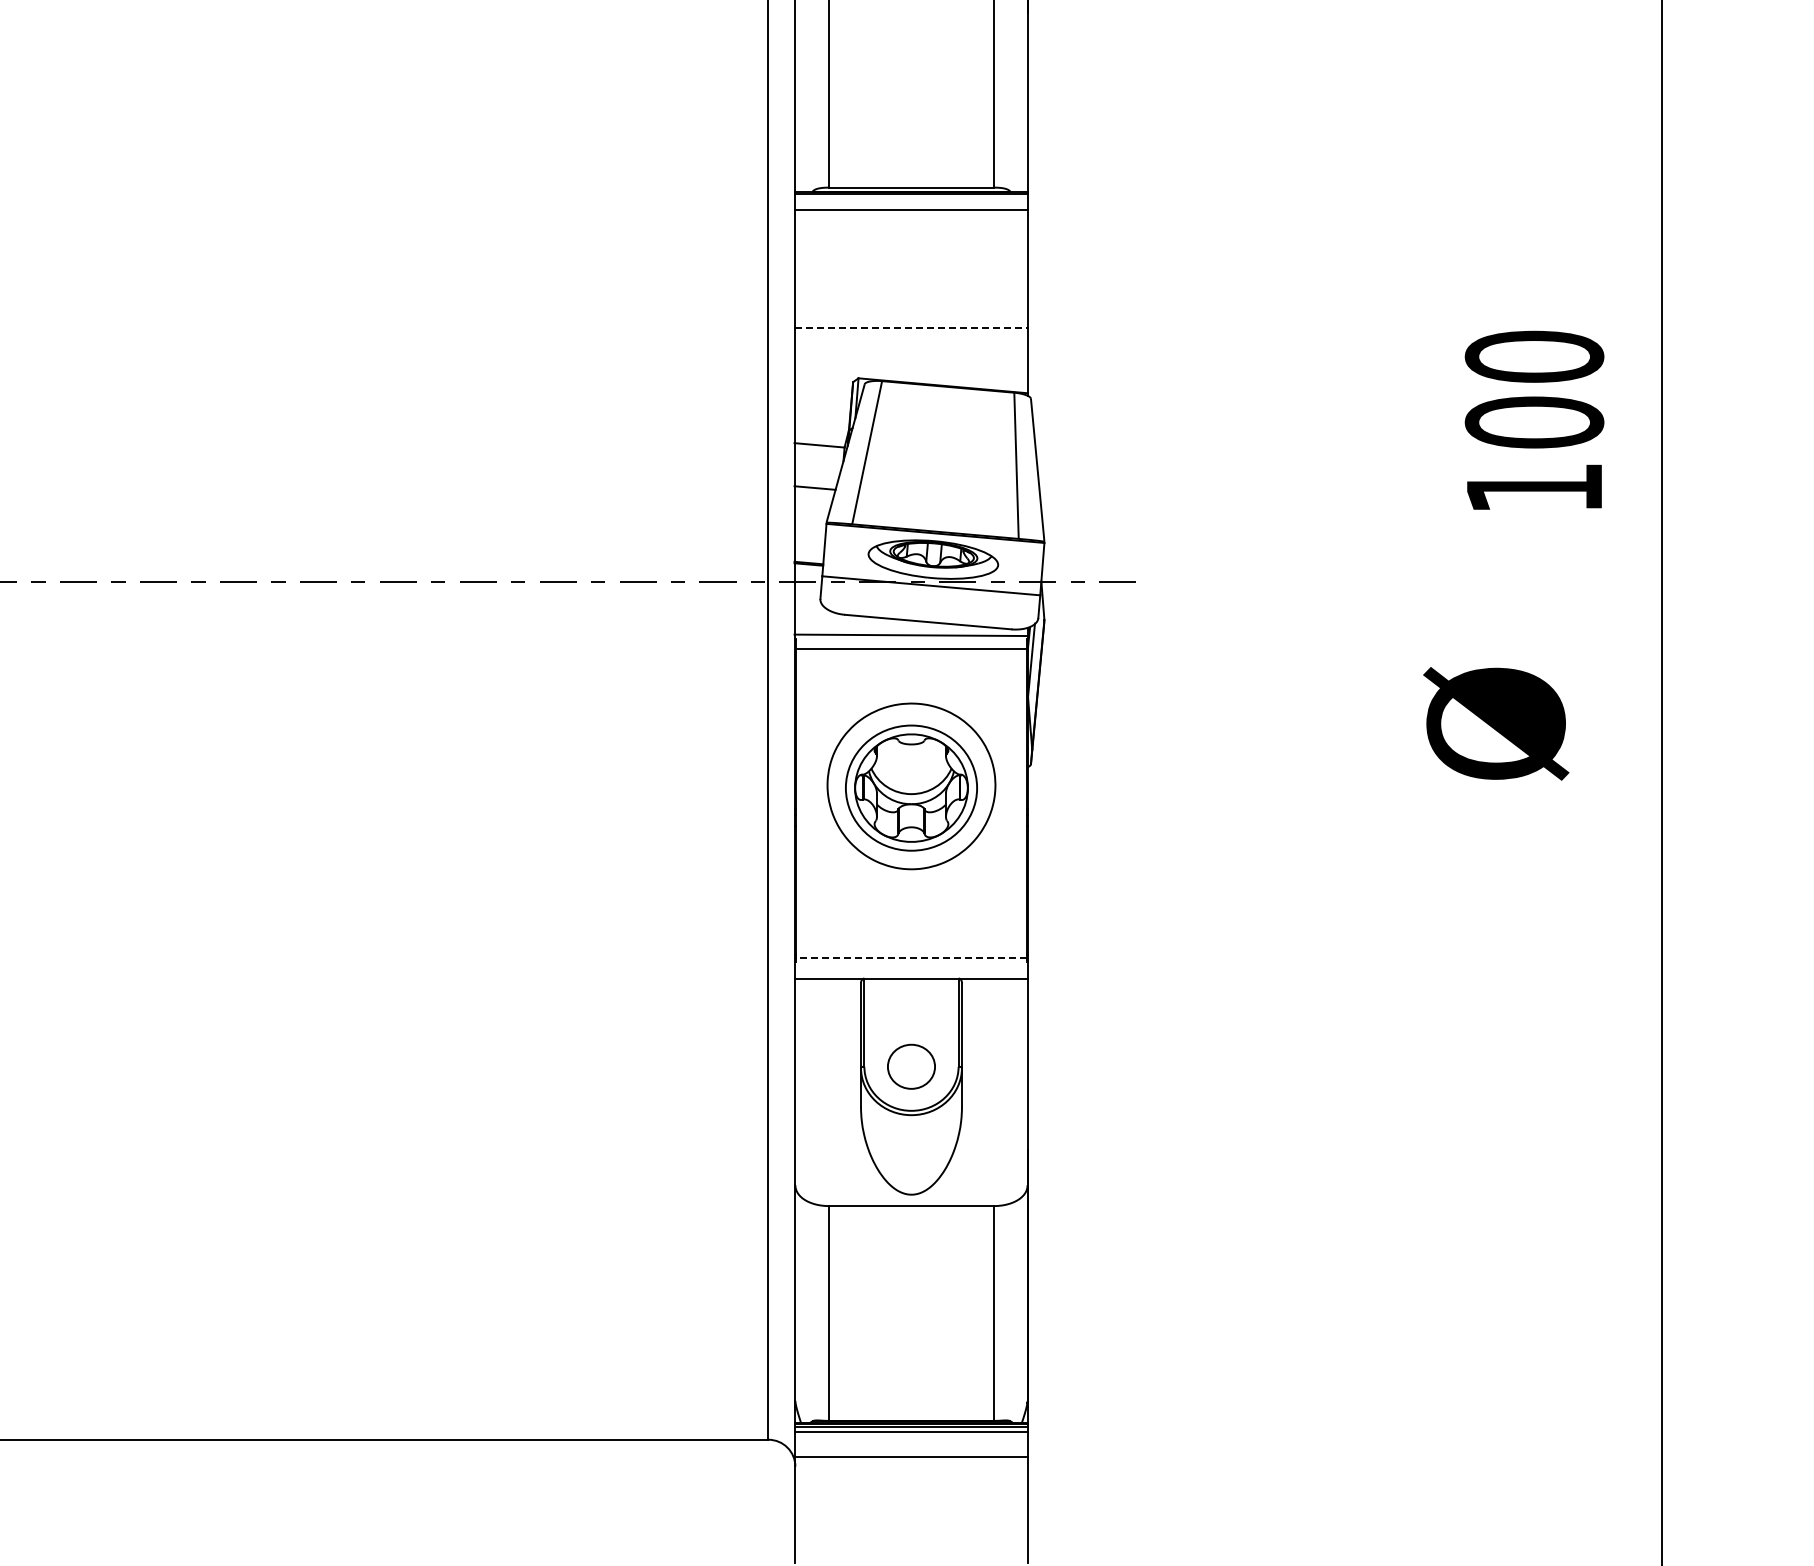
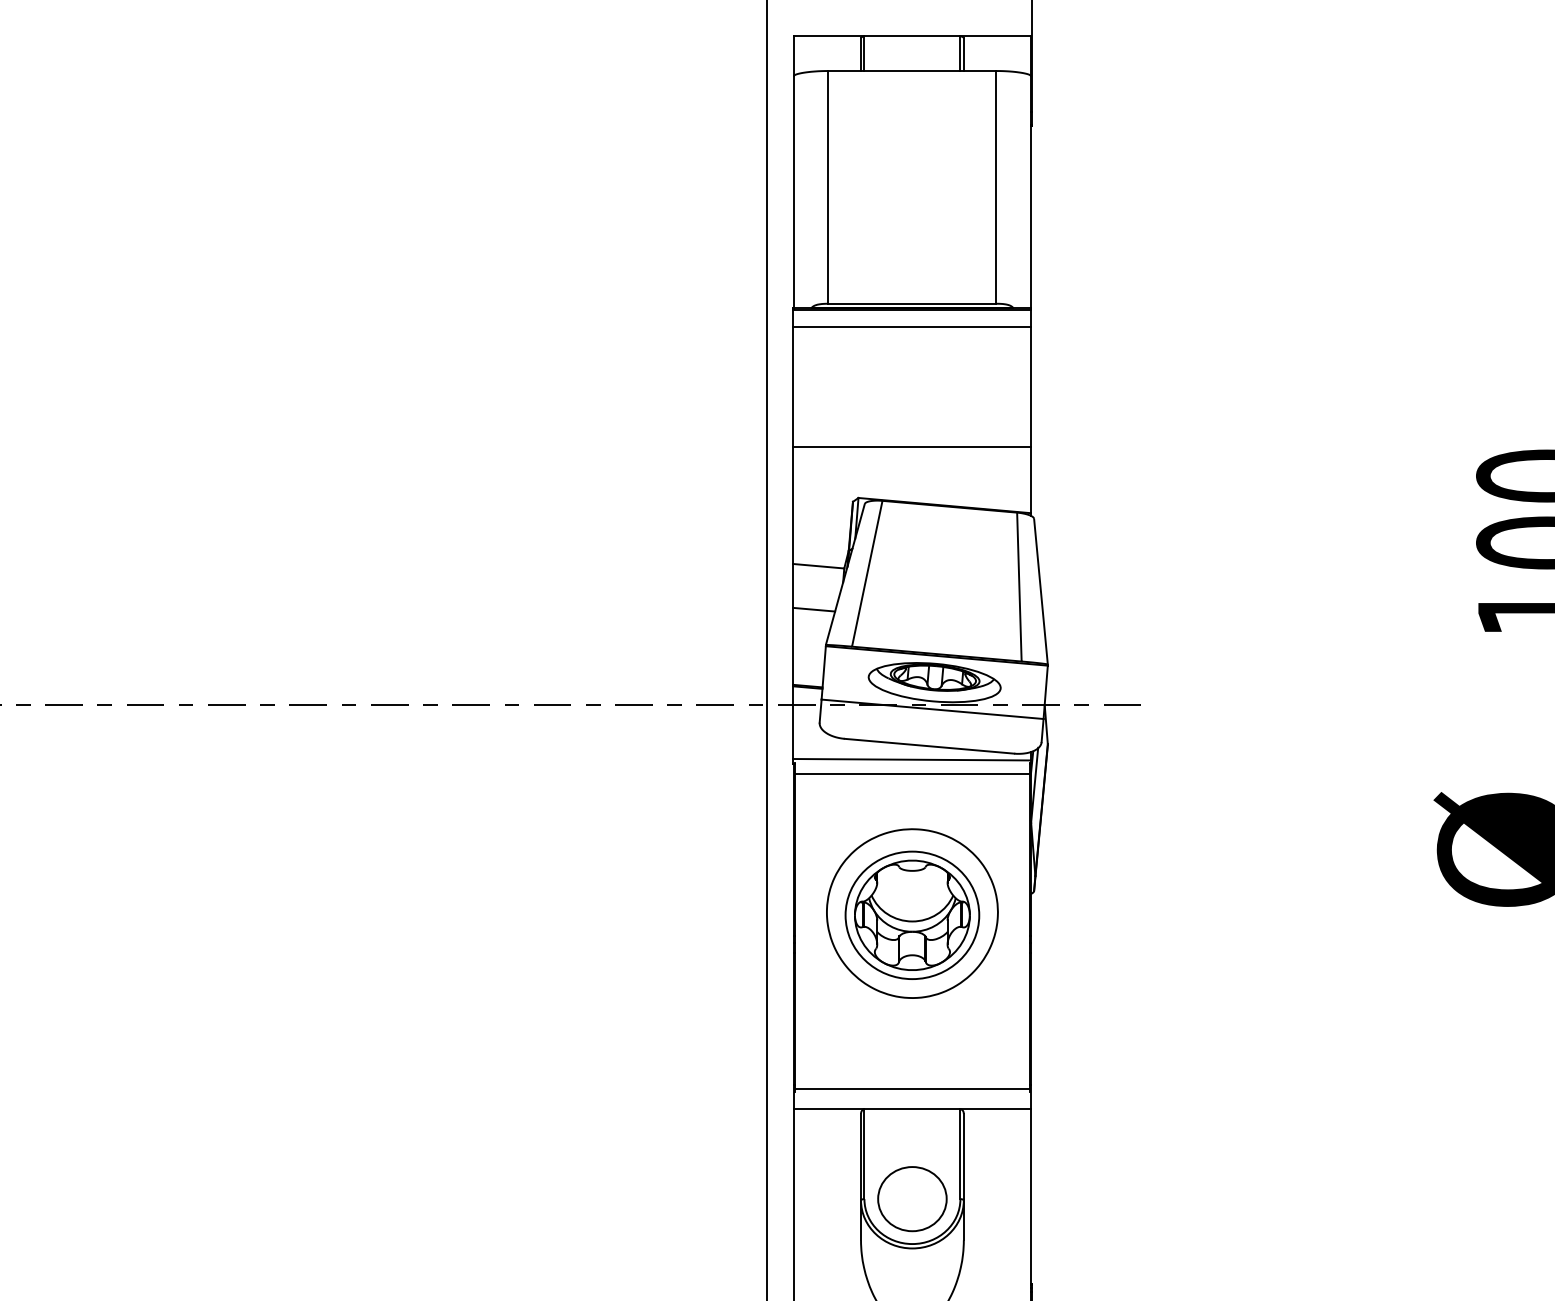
line: (911, 327) -> (912, 446), dashed -> solid
line: (911, 958) -> (912, 1088), dashed -> solid
part: (911, 1066) -> (912, 1198), size x1.43

